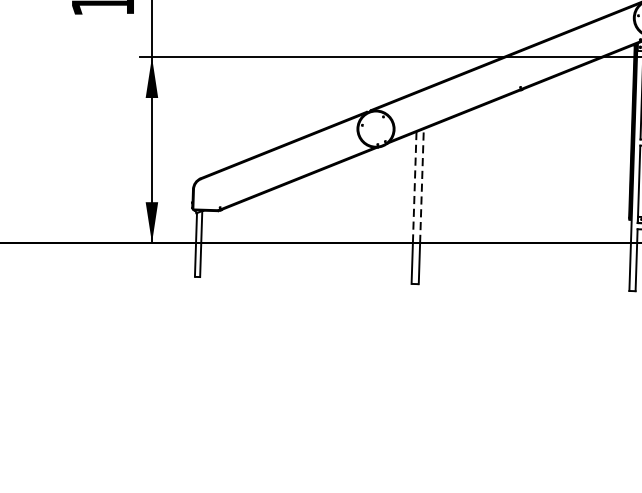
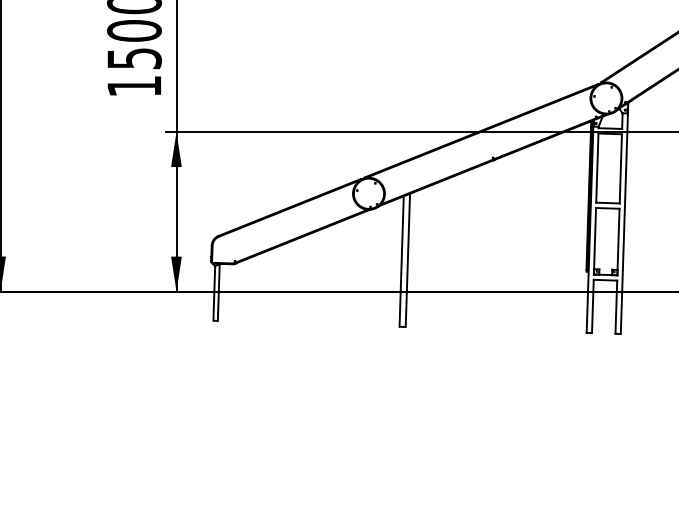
line: (422, 185) -> (408, 242), dashed -> solid
line: (415, 186) -> (402, 243), dashed -> solid

